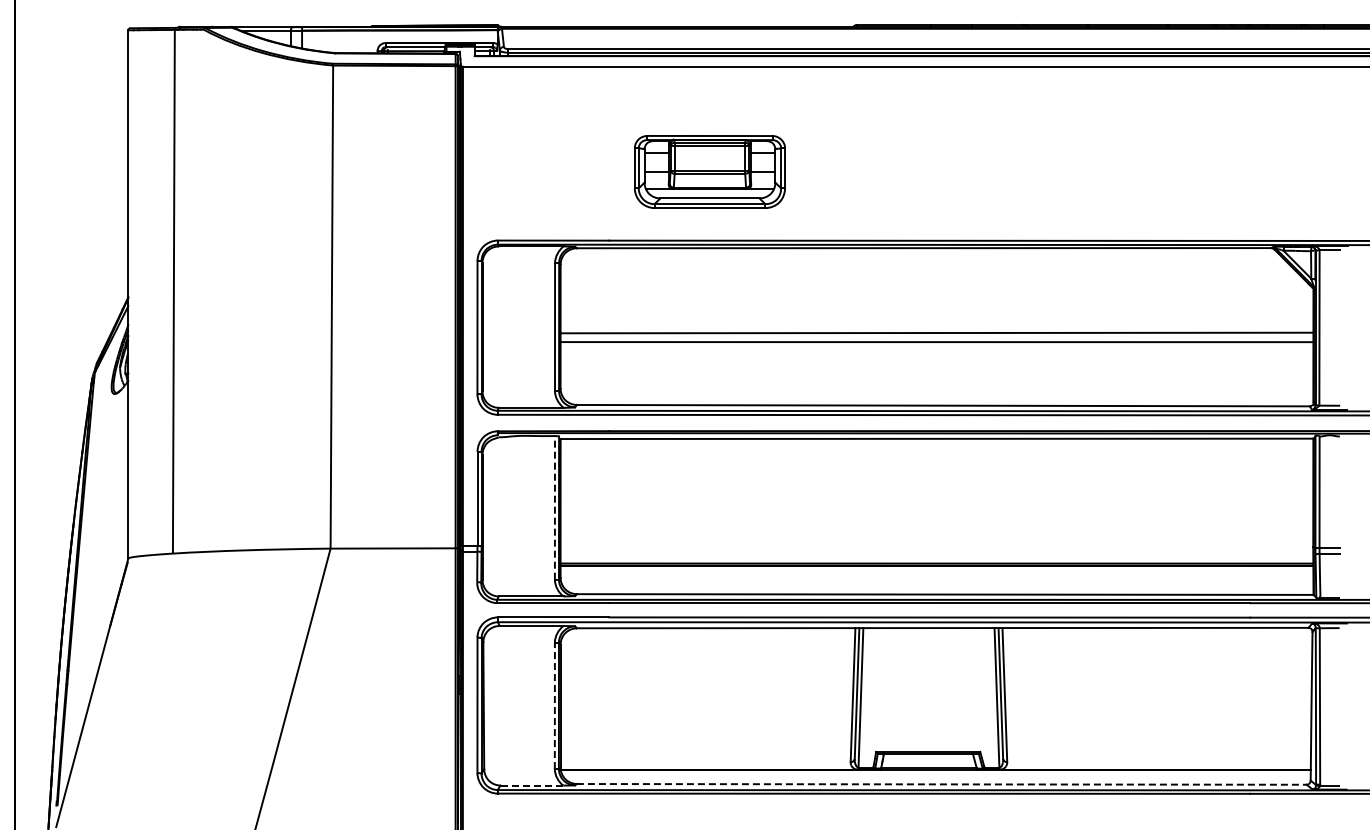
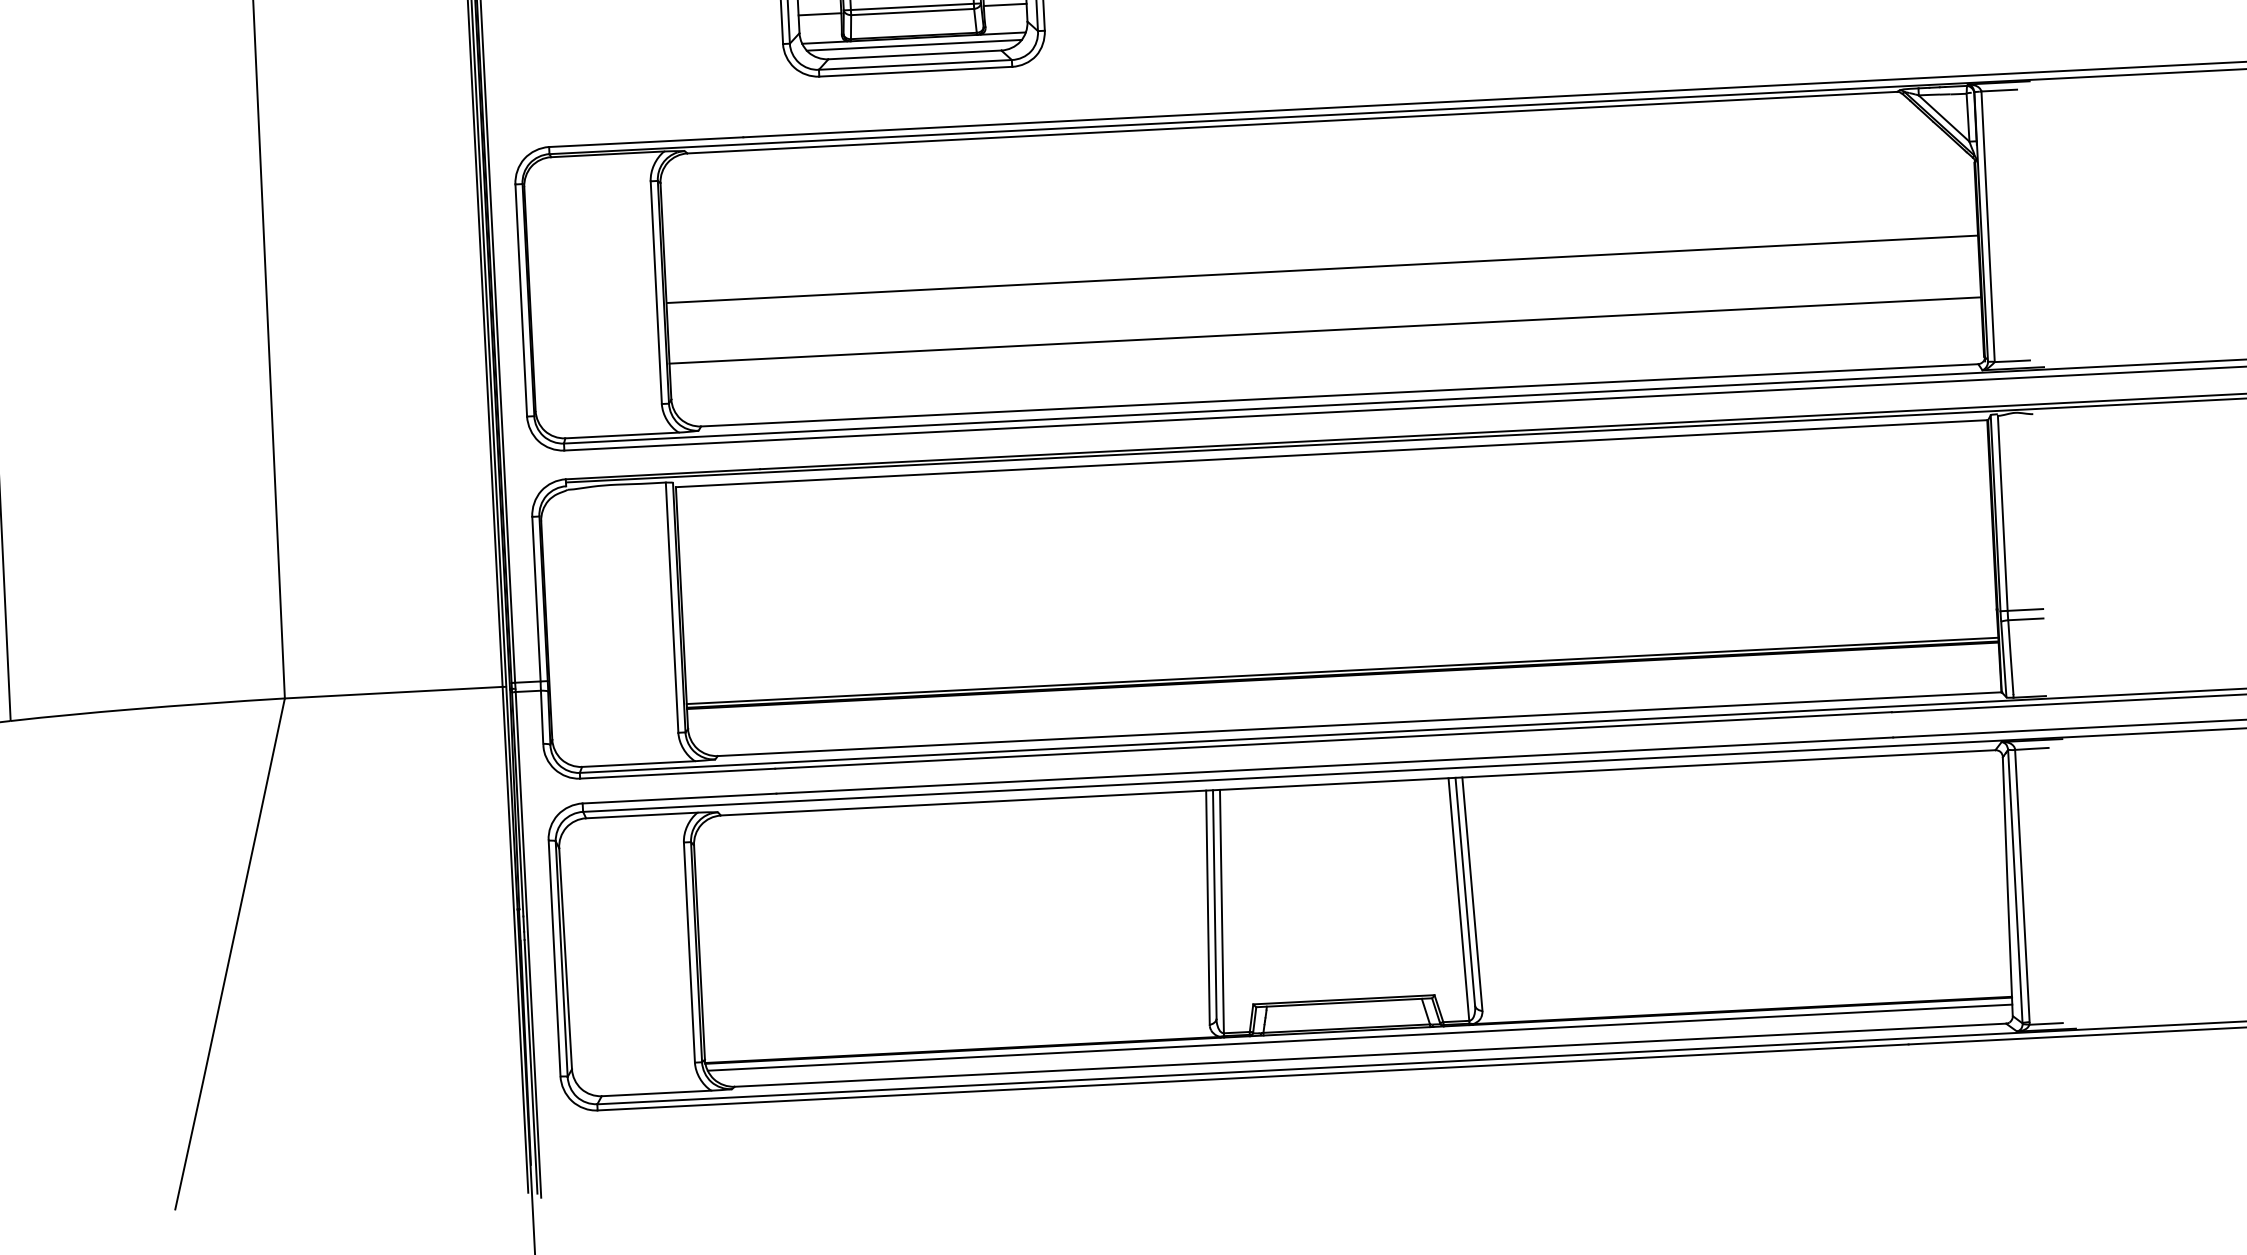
line: (709, 192) -> (913, 44), added
line: (936, 342) -> (1324, 331), moved
line: (554, 507) -> (671, 607), dashed -> solid
line: (554, 705) -> (688, 951), dashed -> solid
line: (935, 774) -> (1358, 1038), added
line: (941, 784) -> (1369, 1055), dashed -> solid
line: (531, 785) -> (655, 1093), dashed -> solid

